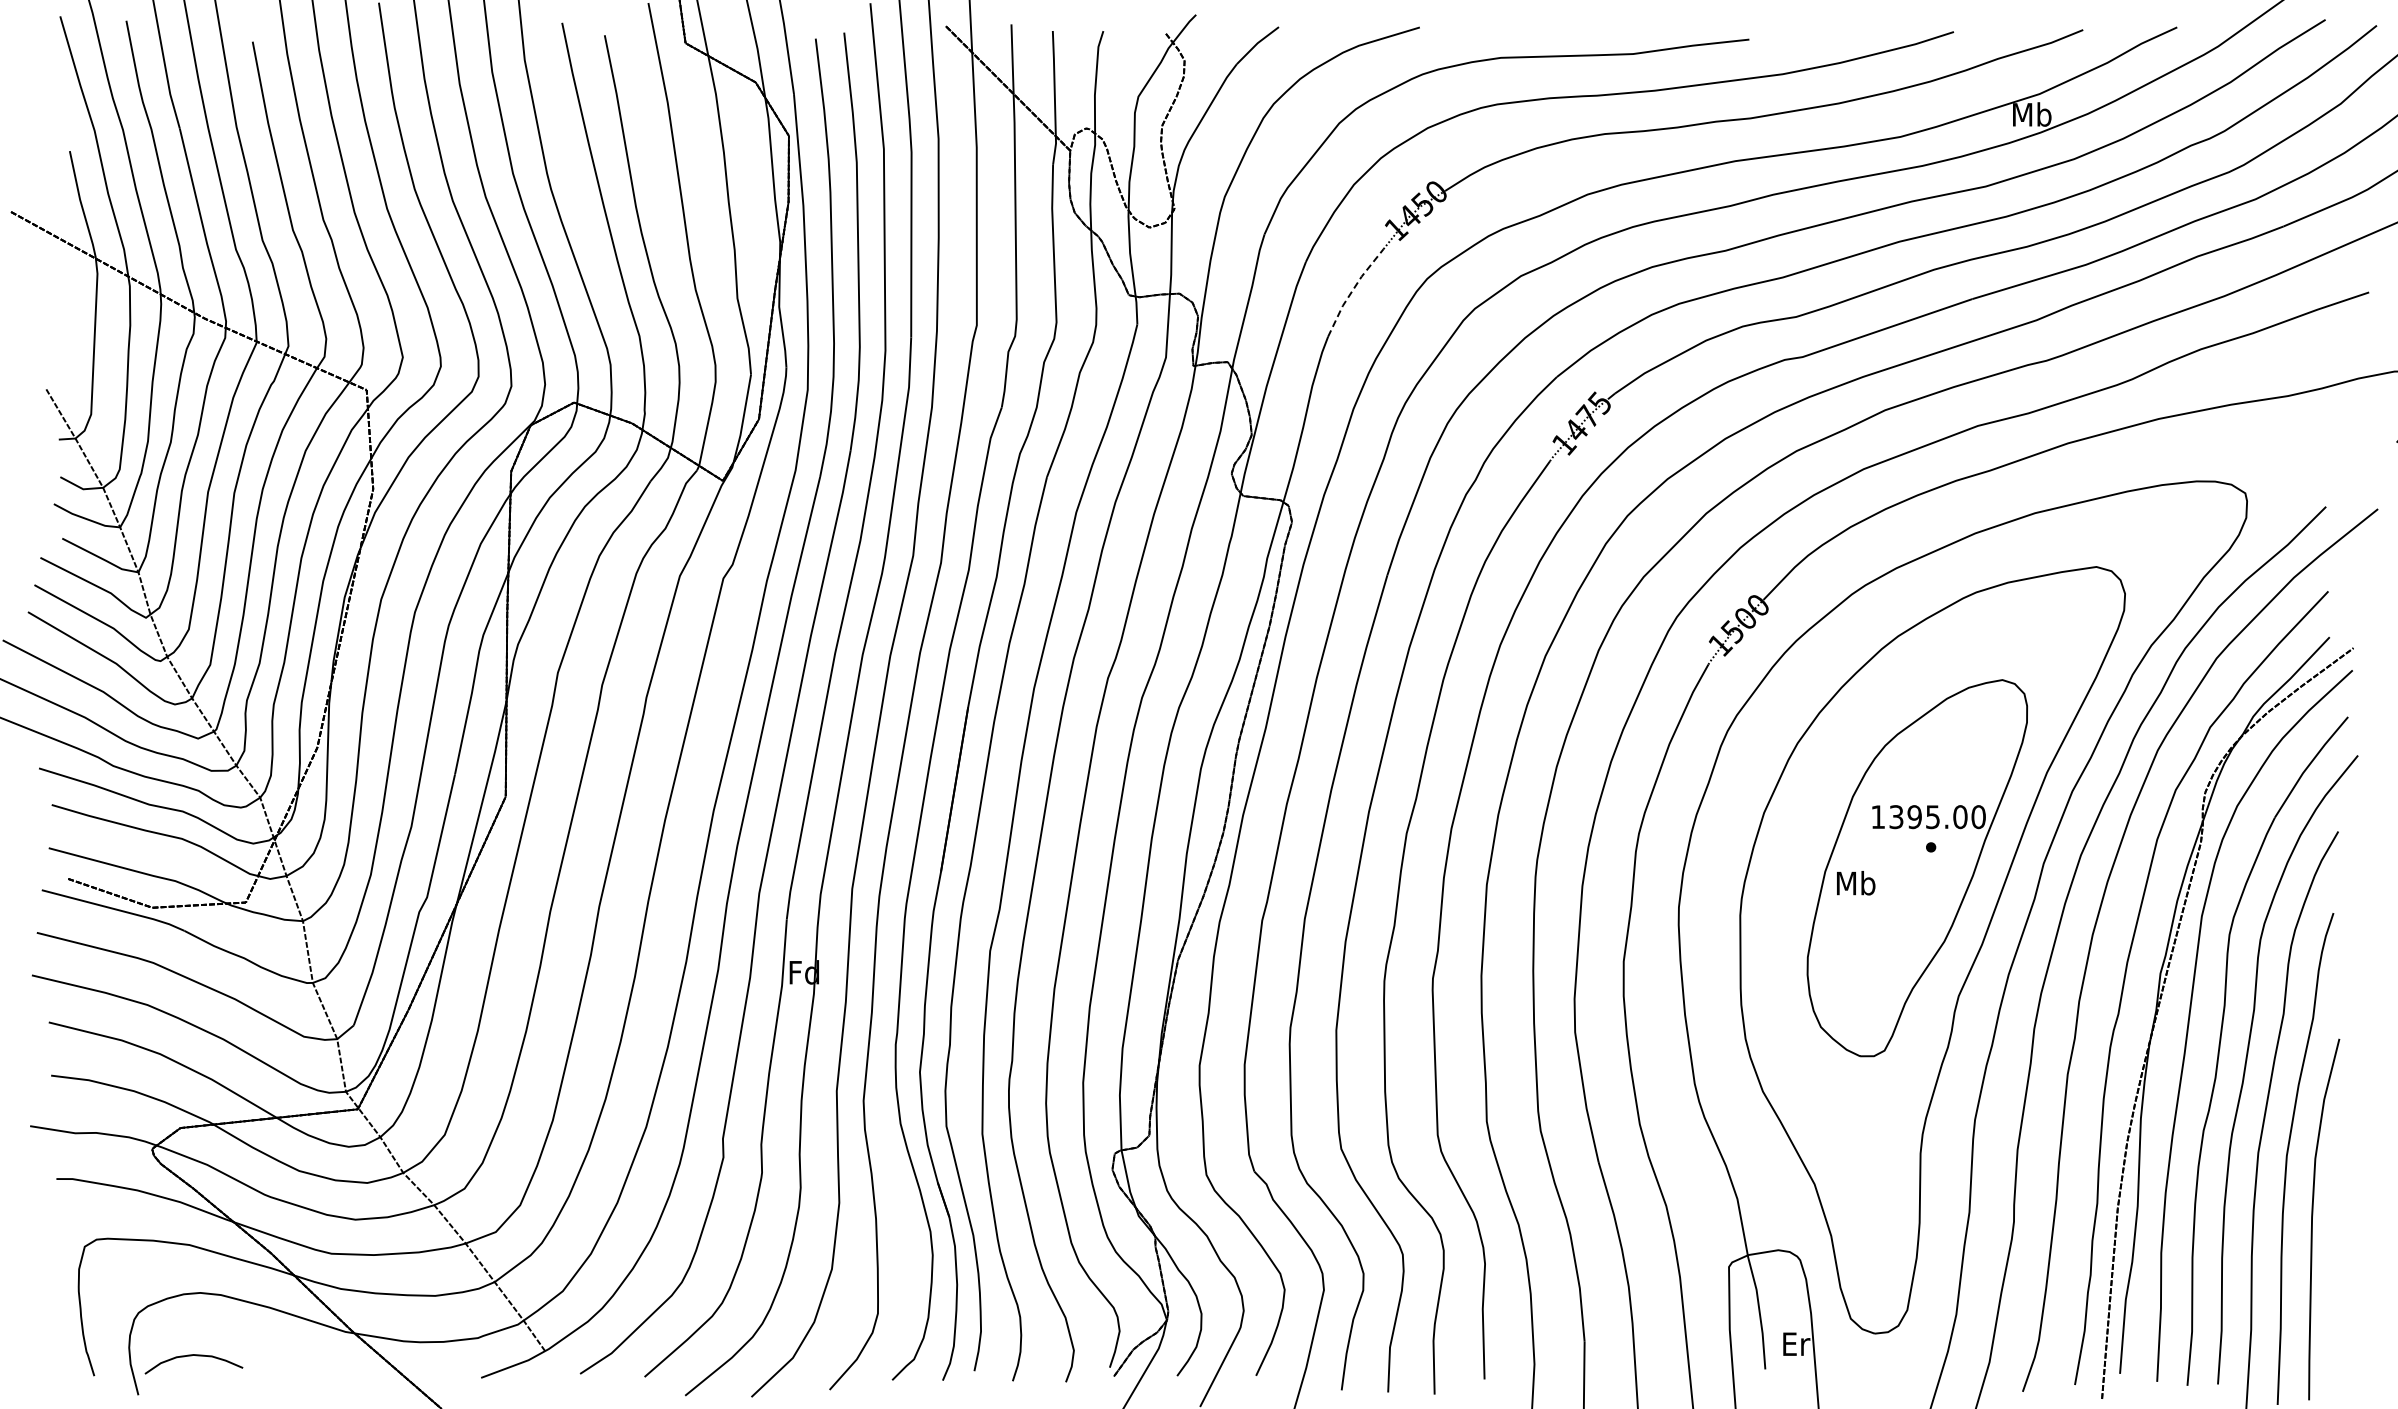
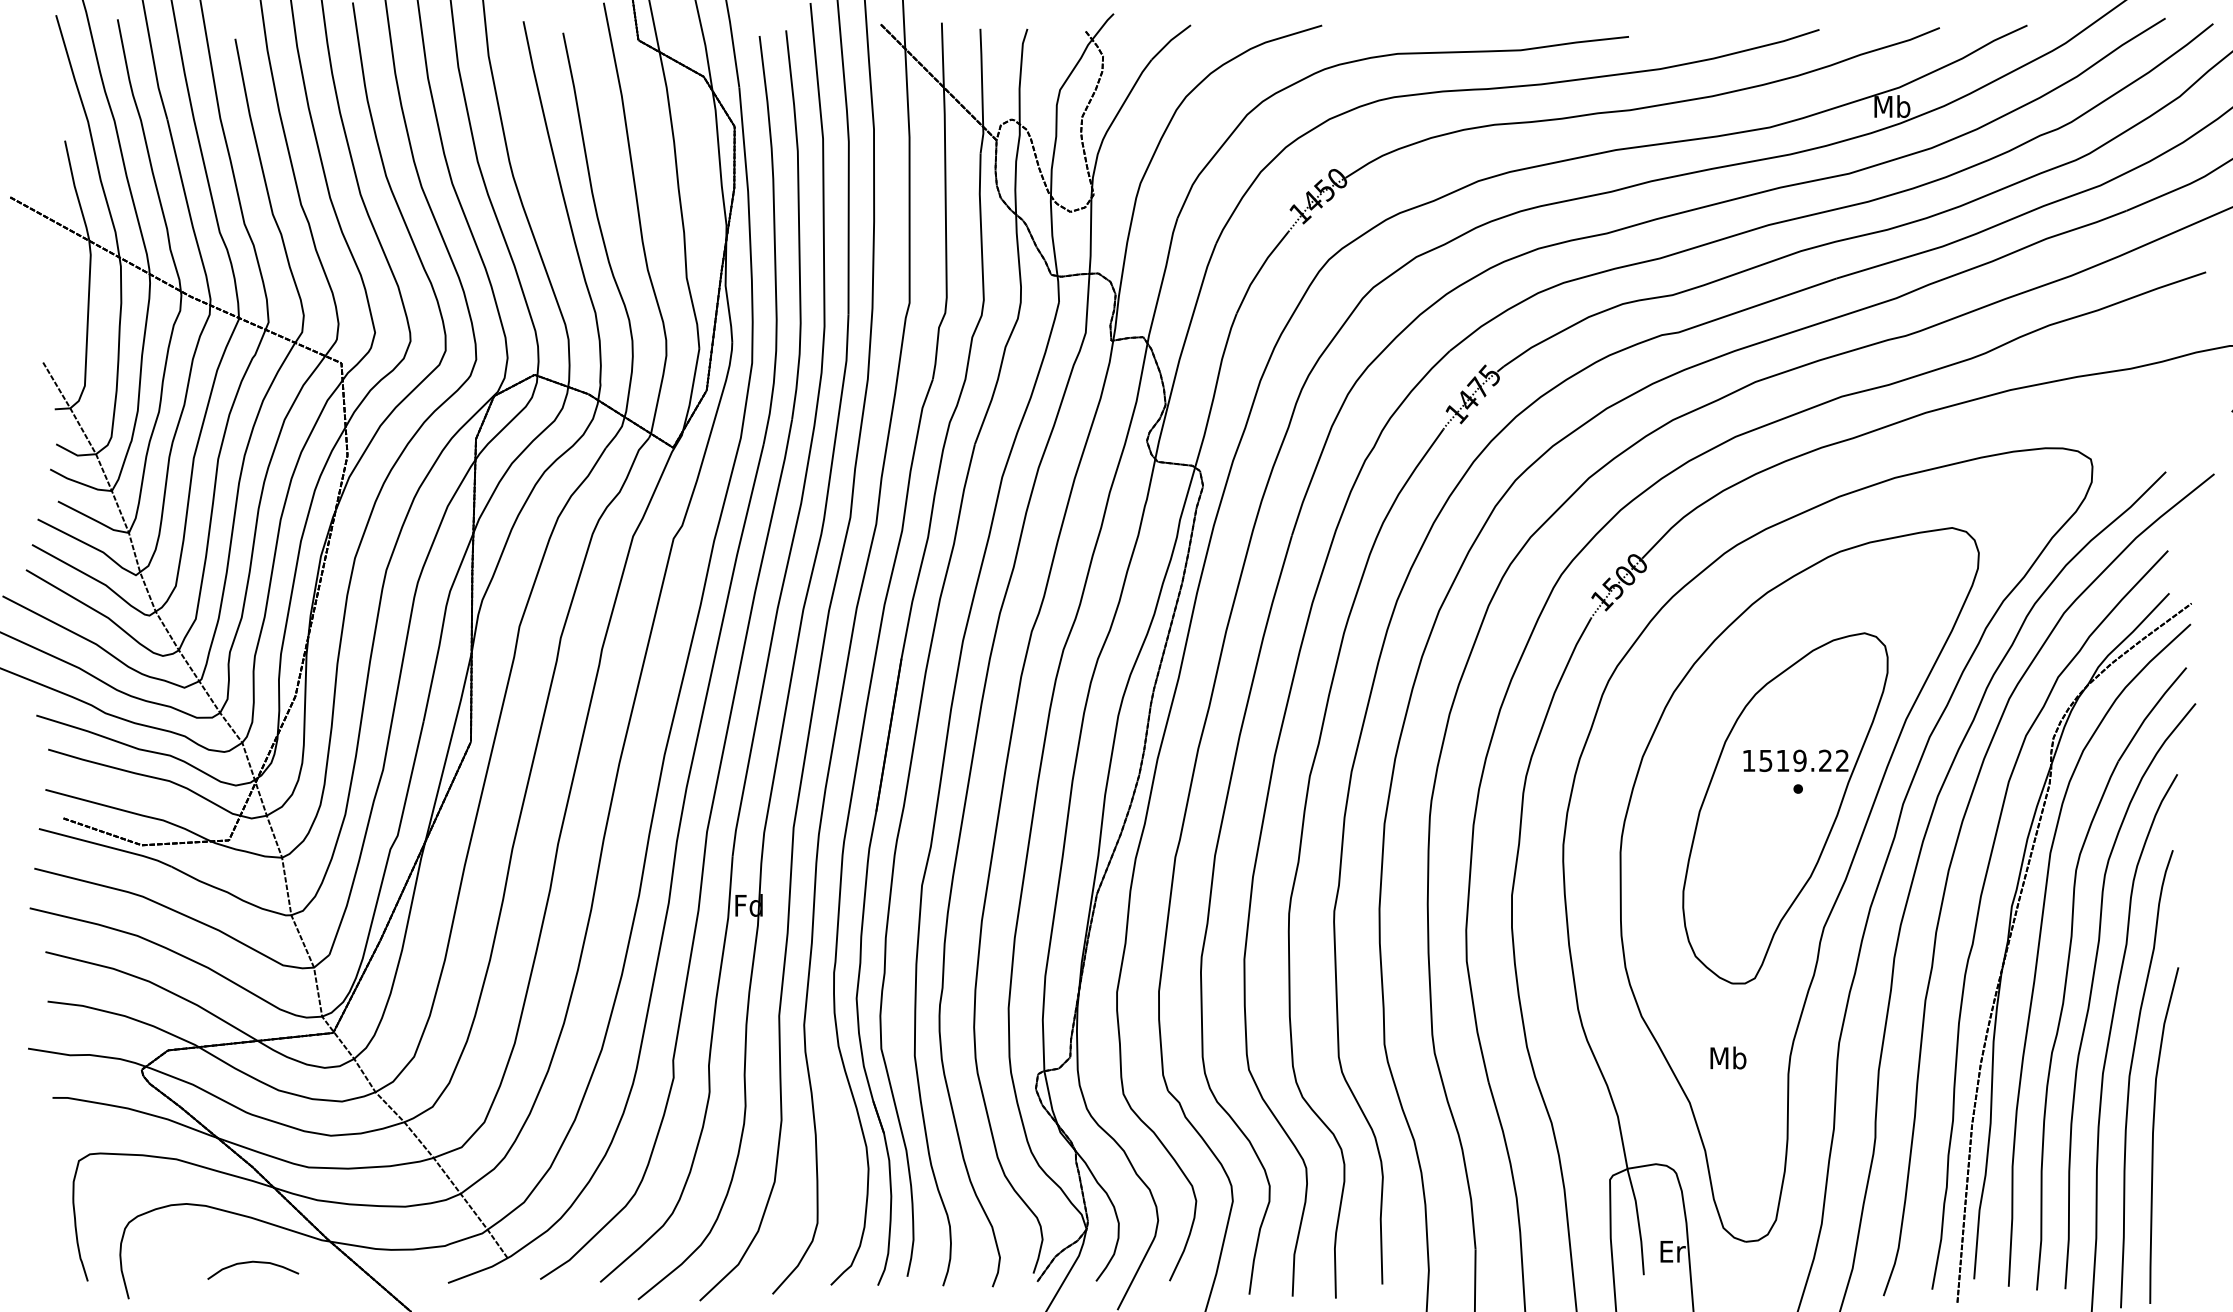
line: (1352, 290) -> (1259, 270), dashed -> solid
text: (1937, 817) -> (1804, 761), 1395.00 -> 1519.22
text: (1856, 883) -> (1728, 1058), moved
curve: (191, 1356) -> (250, 1263), moved

